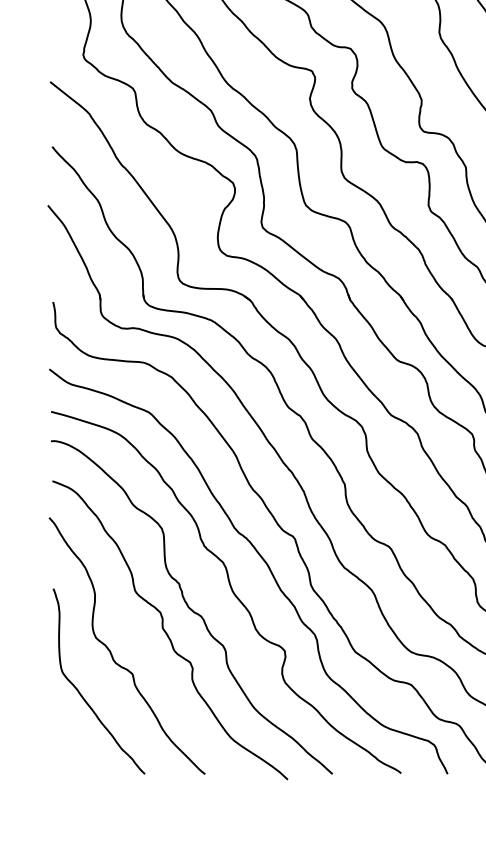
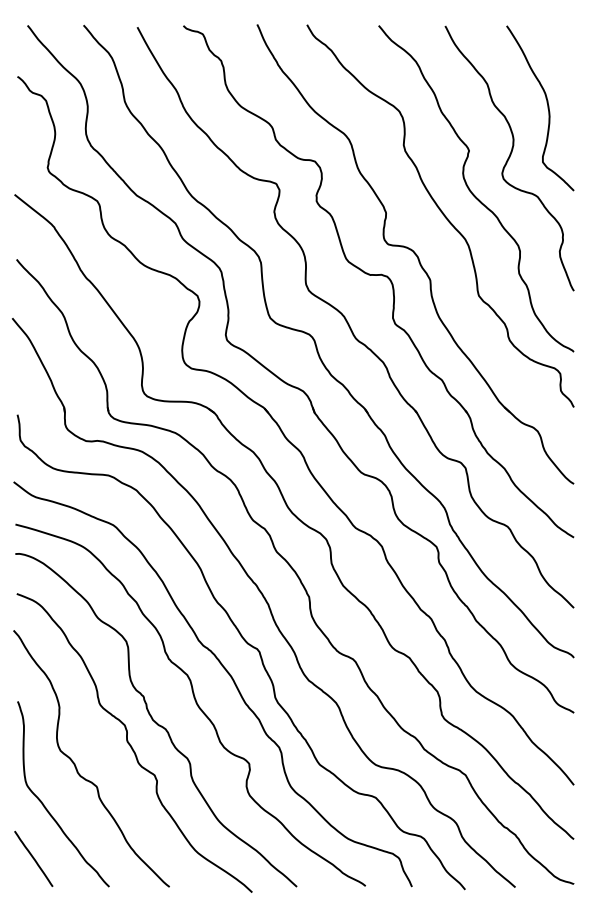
line: (69, 745) -> (33, 858), added

